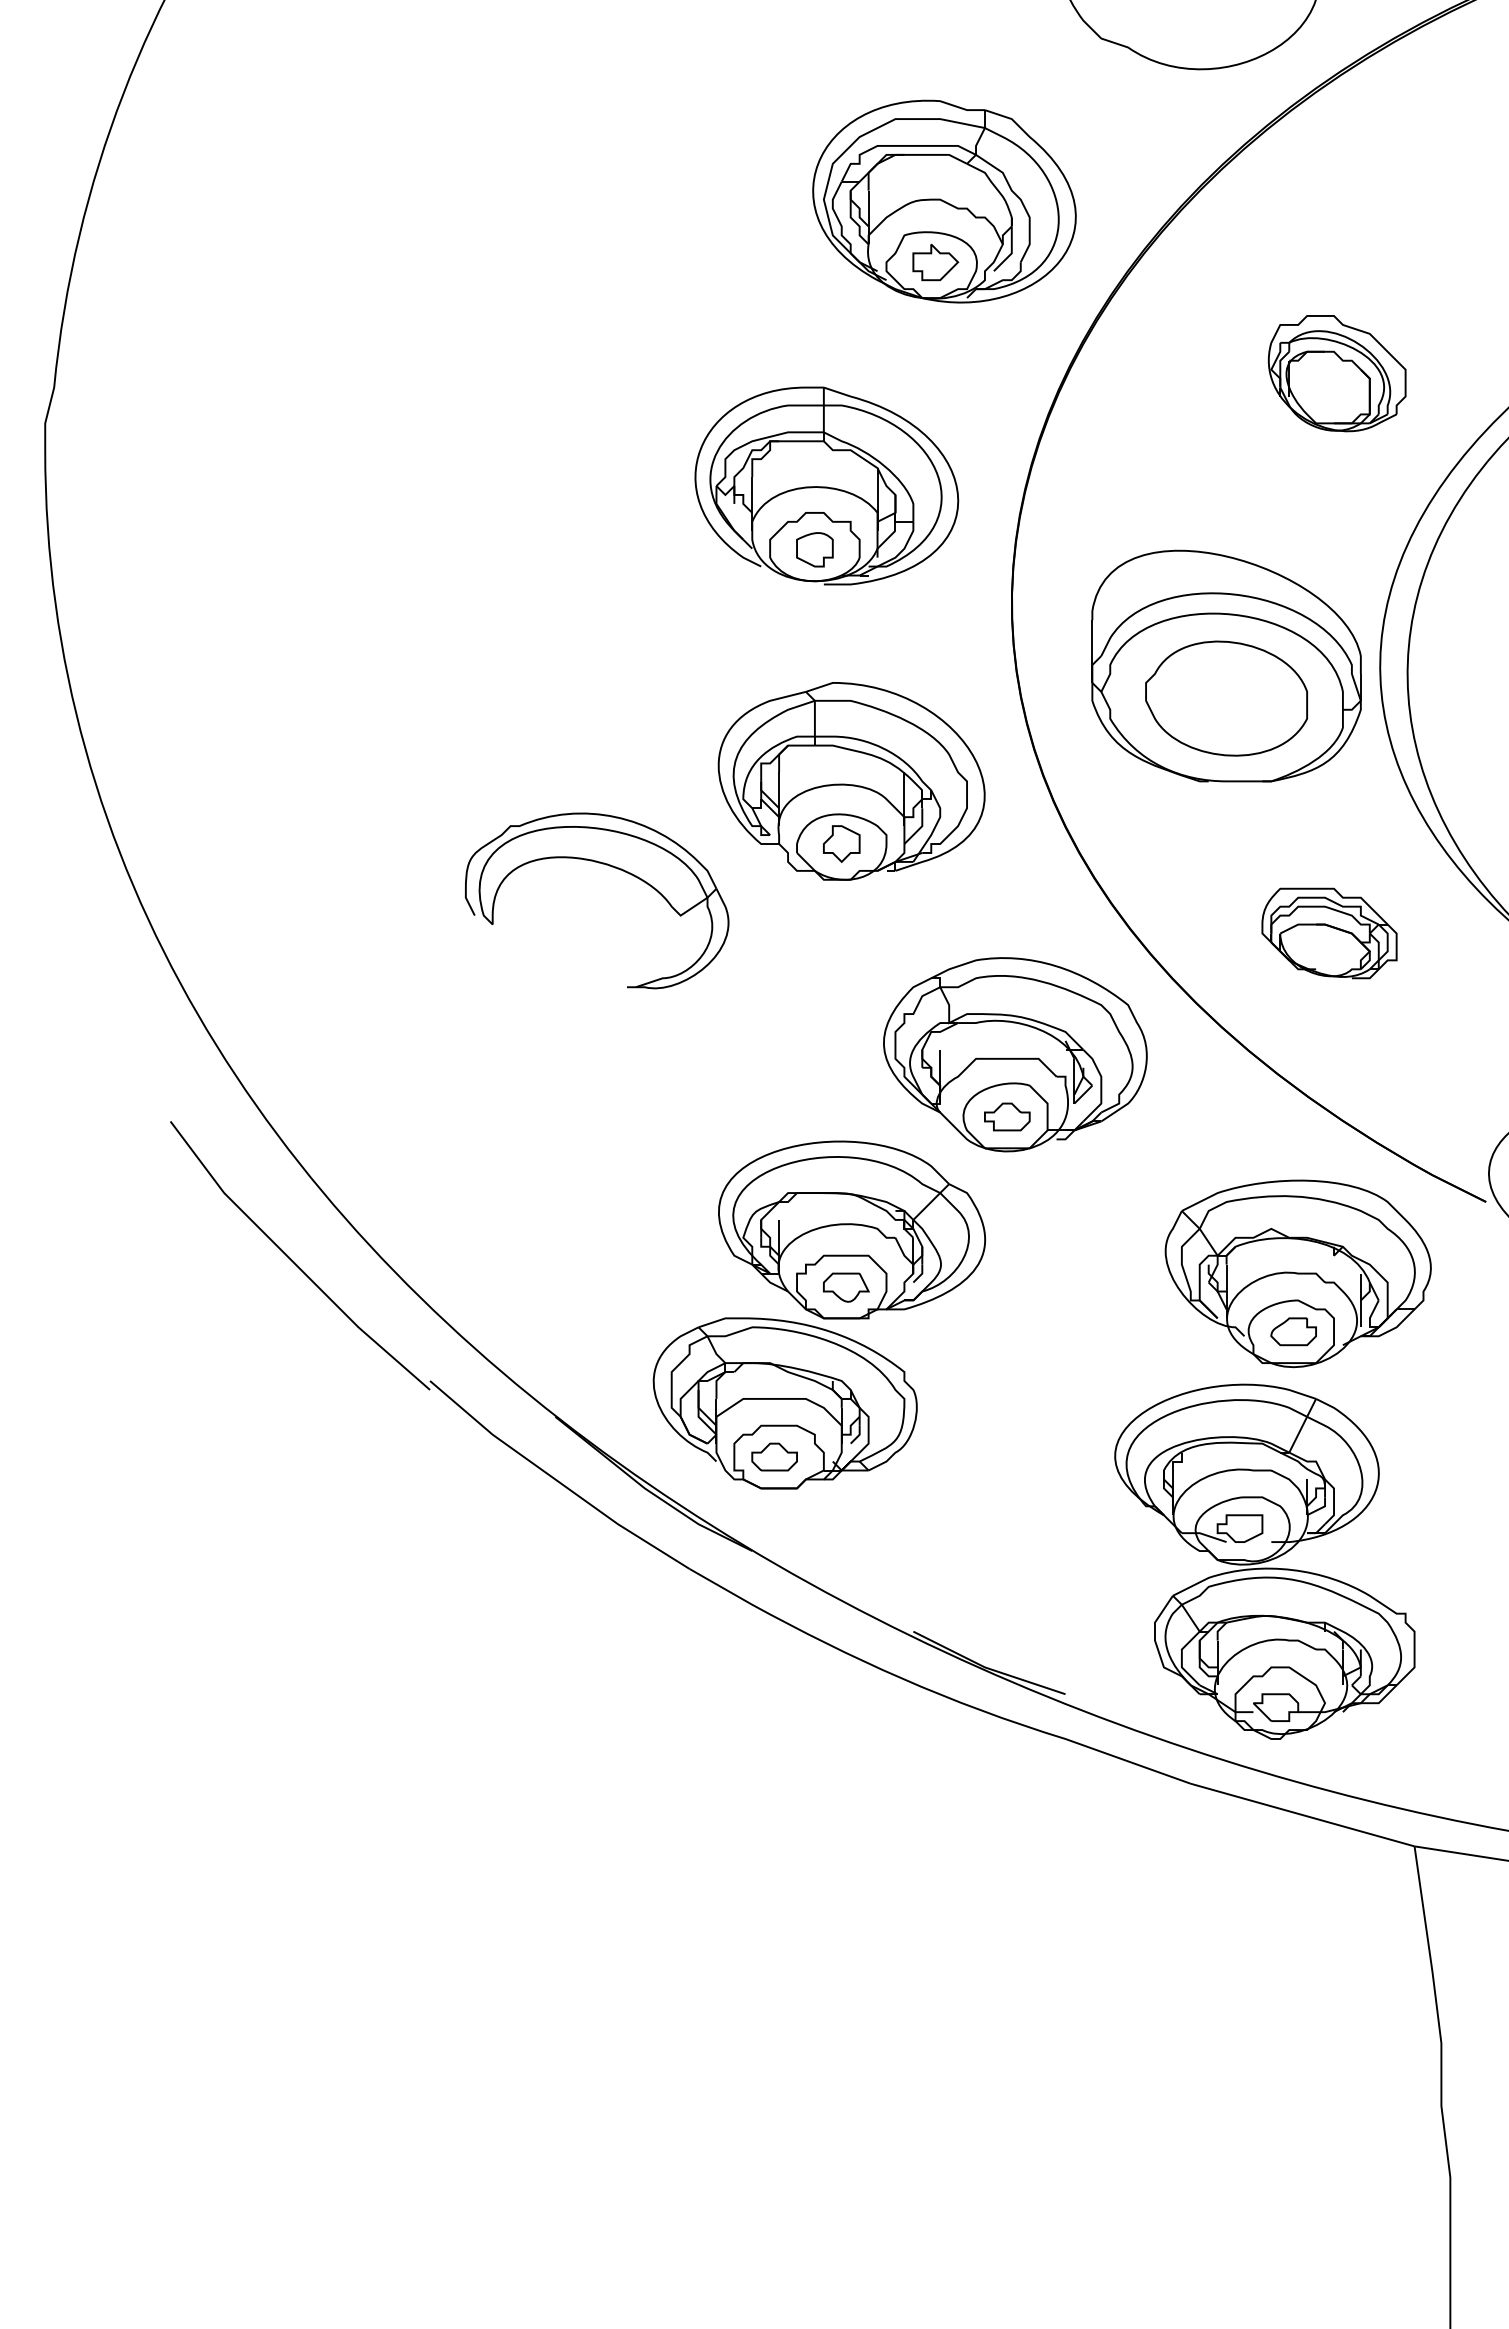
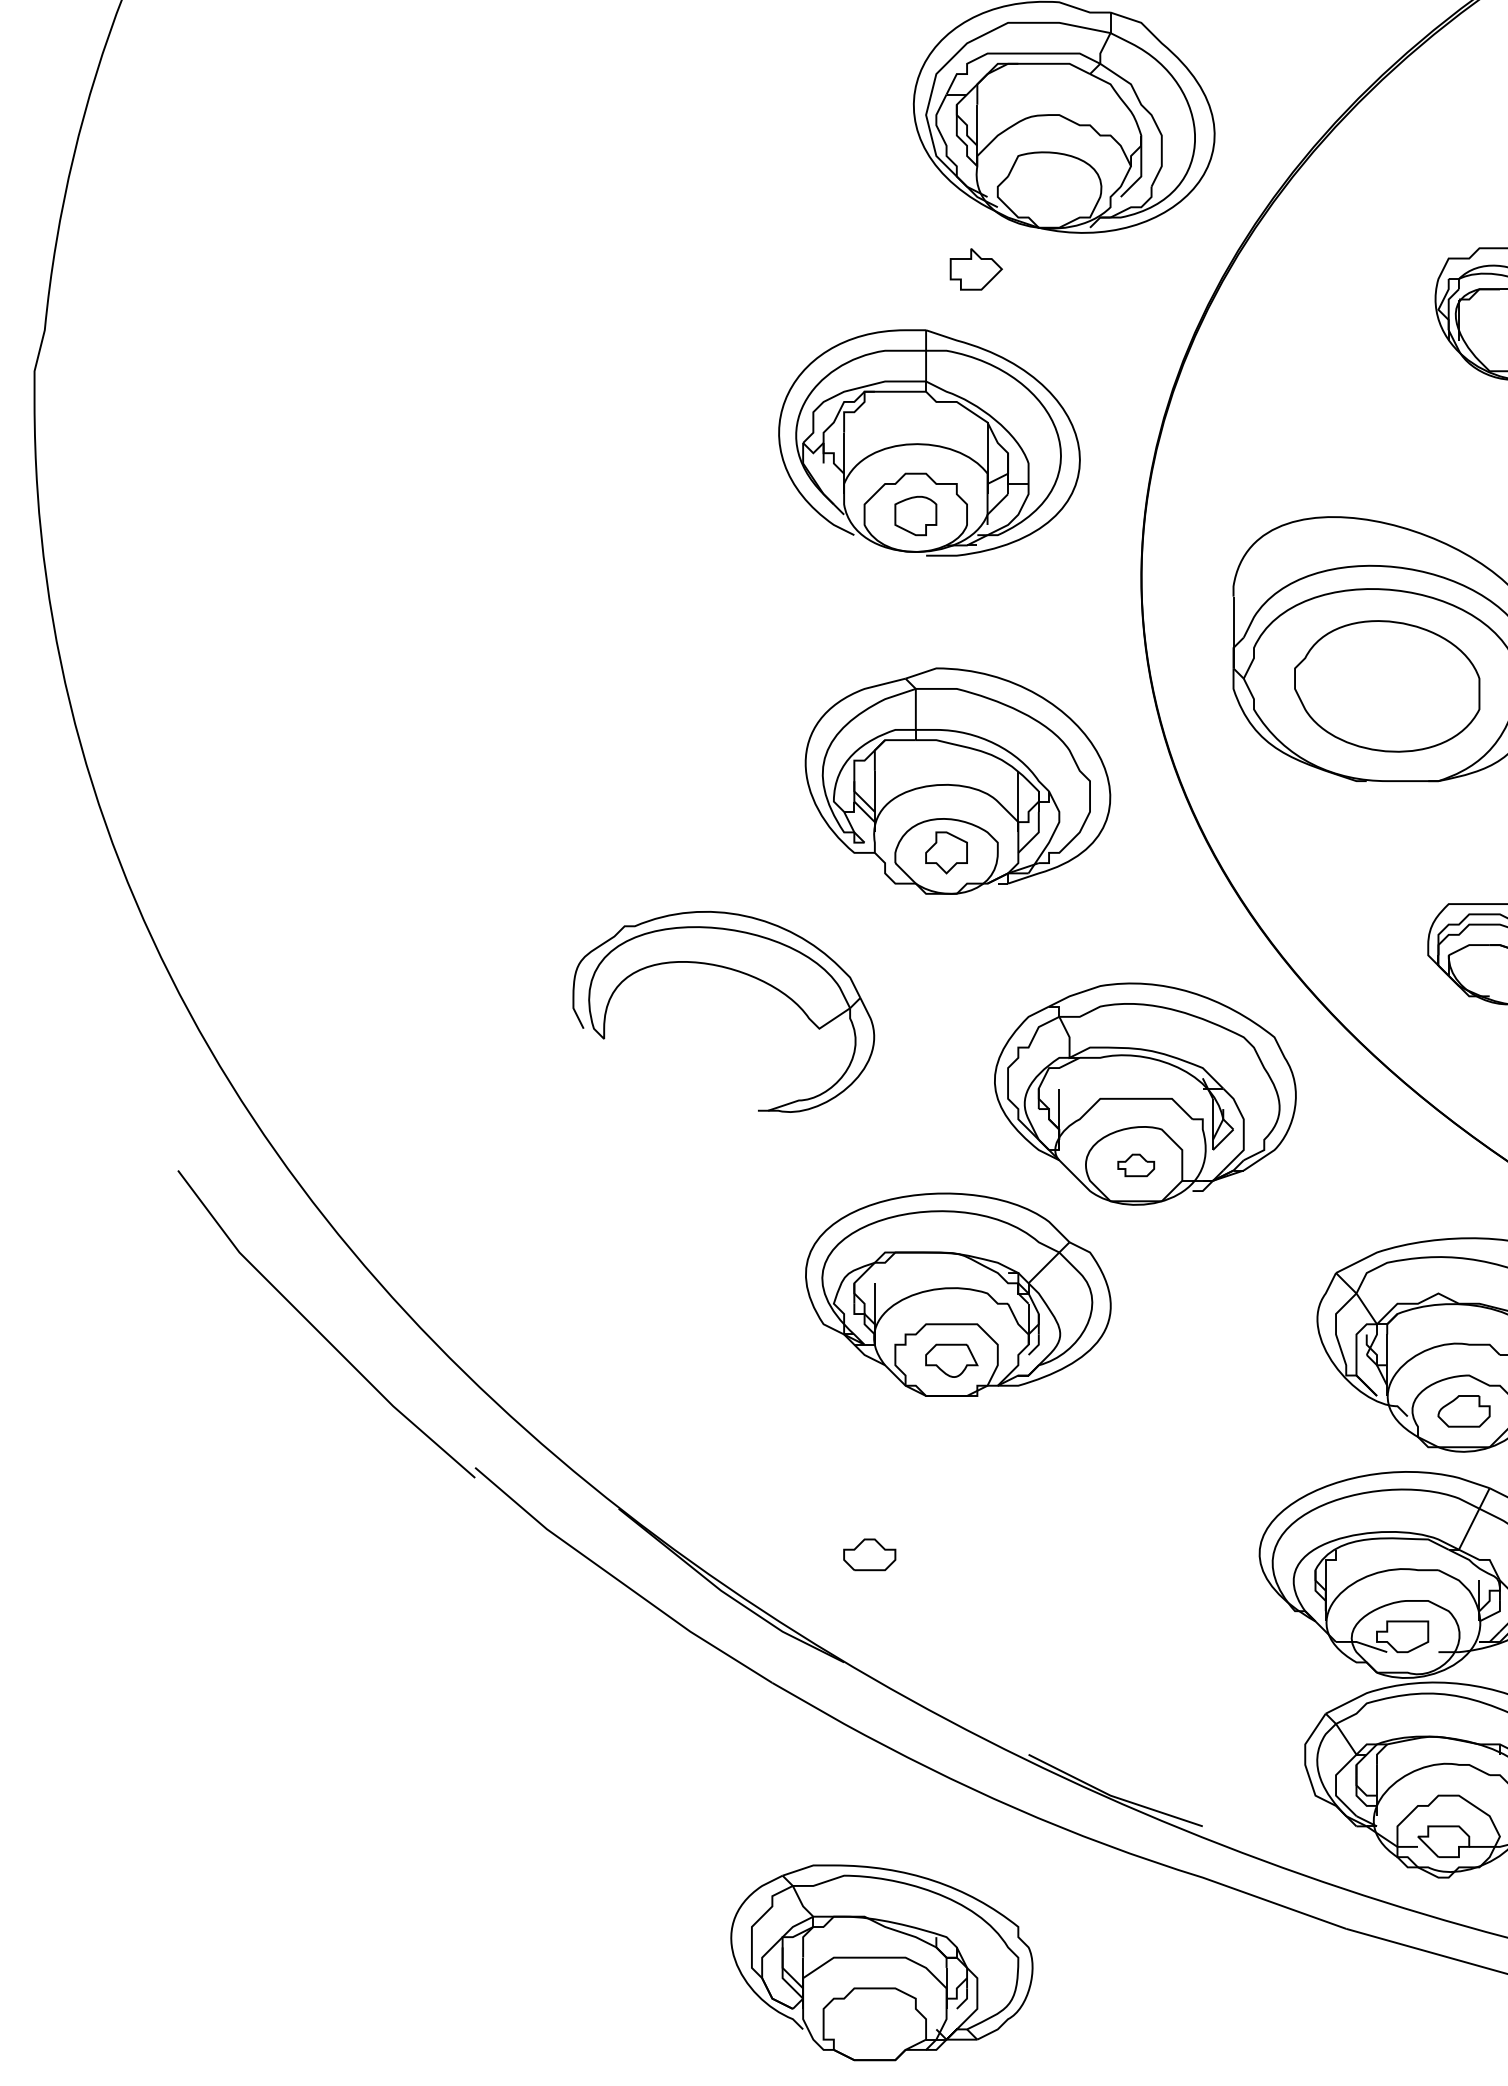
part: (935, 262) -> (976, 269), moved
part: (609, 866) -> (737, 972), moved
part: (1007, 1116) -> (1136, 1164), size x0.7
part: (784, 1403) -> (881, 1962), moved

